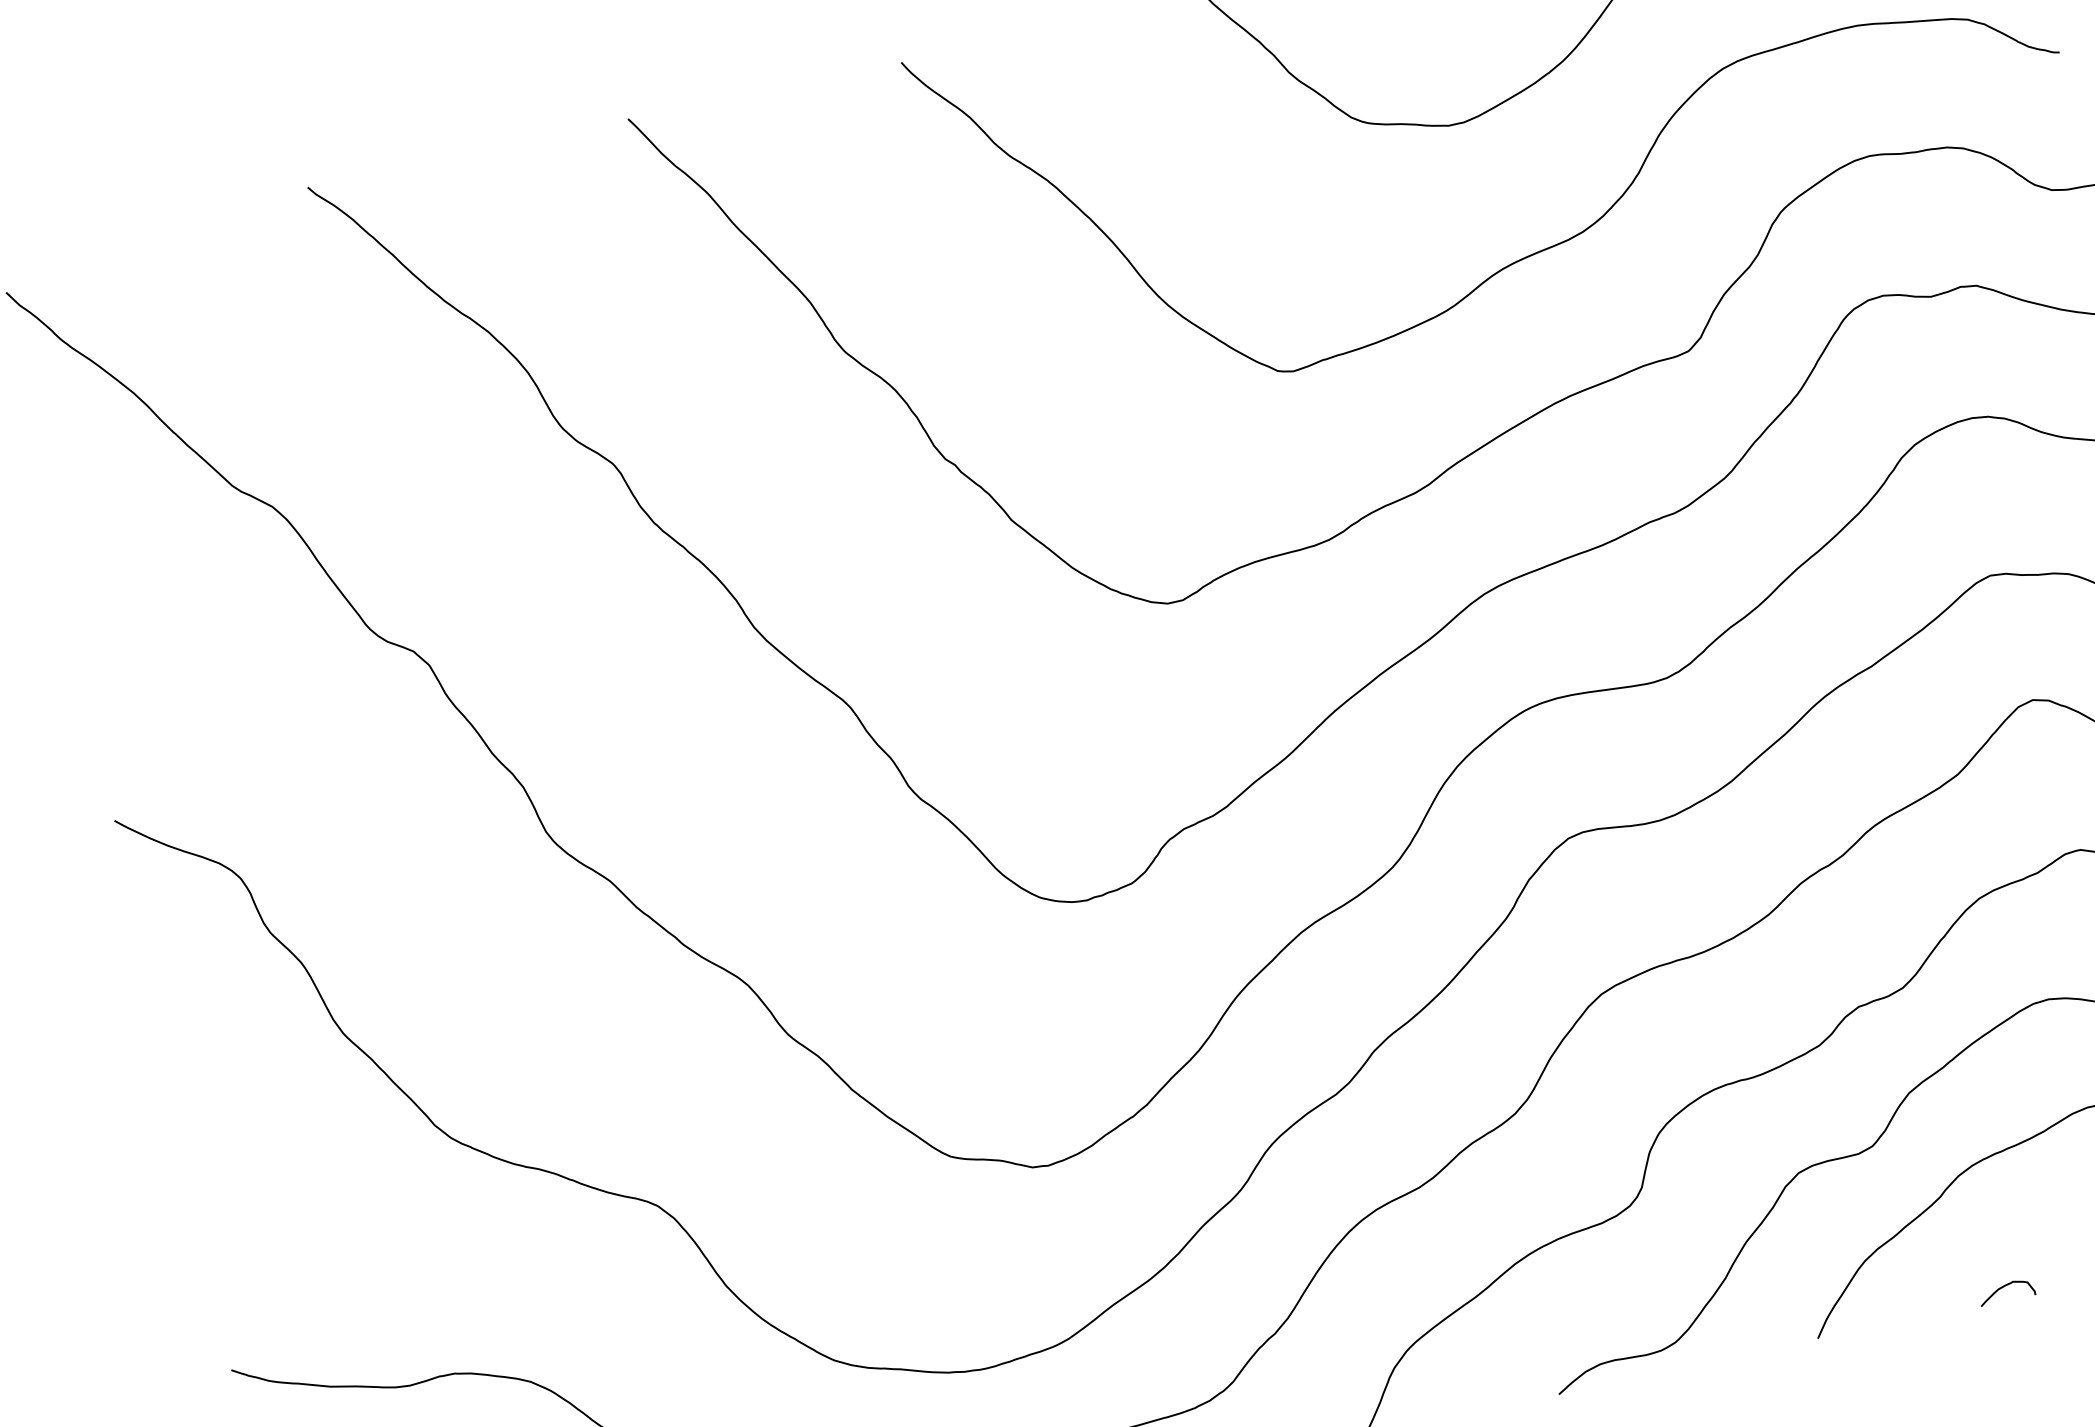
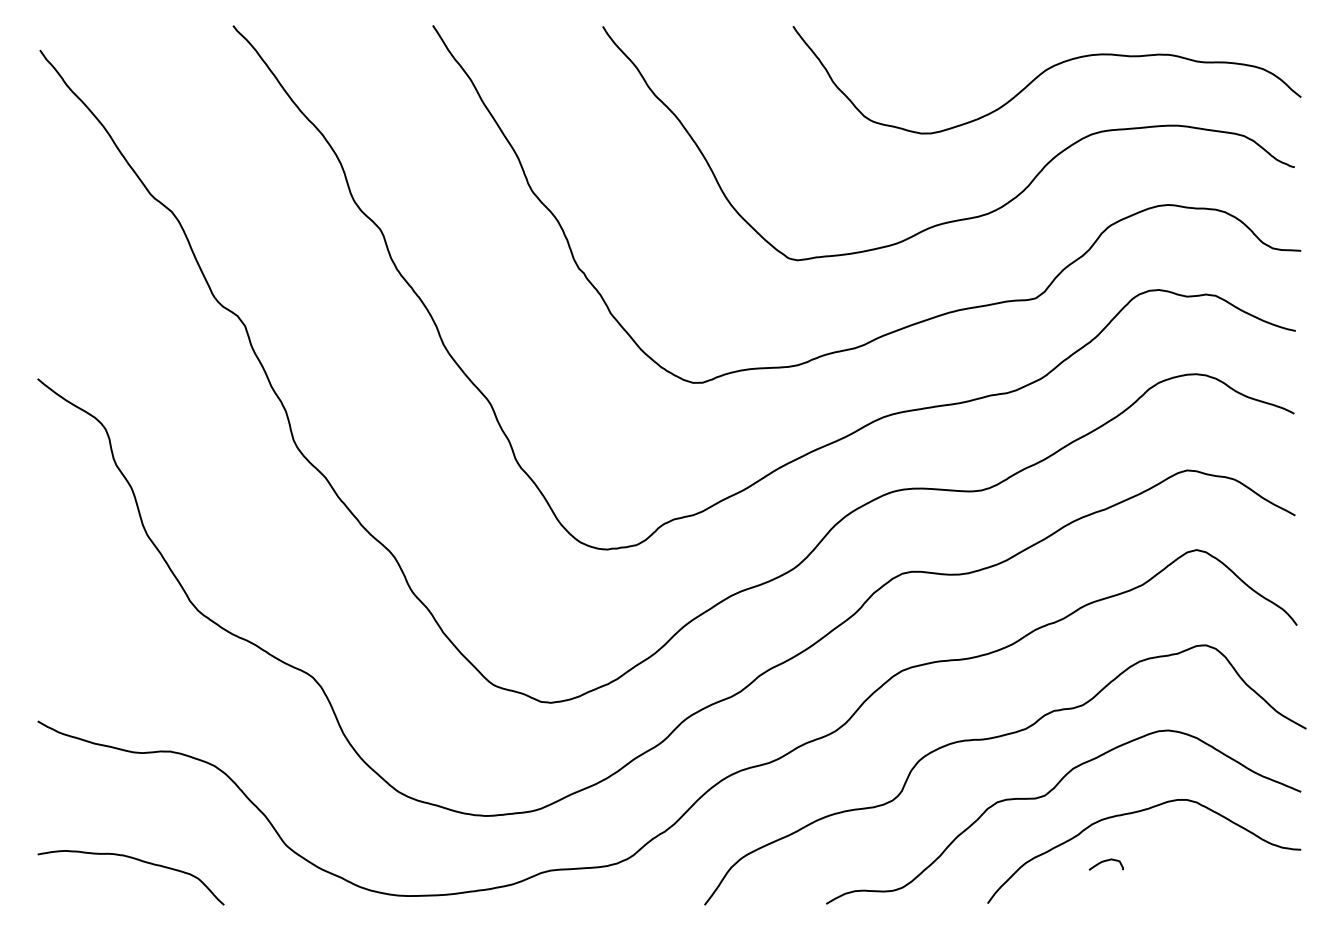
curve: (2003, 1289) -> (1104, 862), moved

